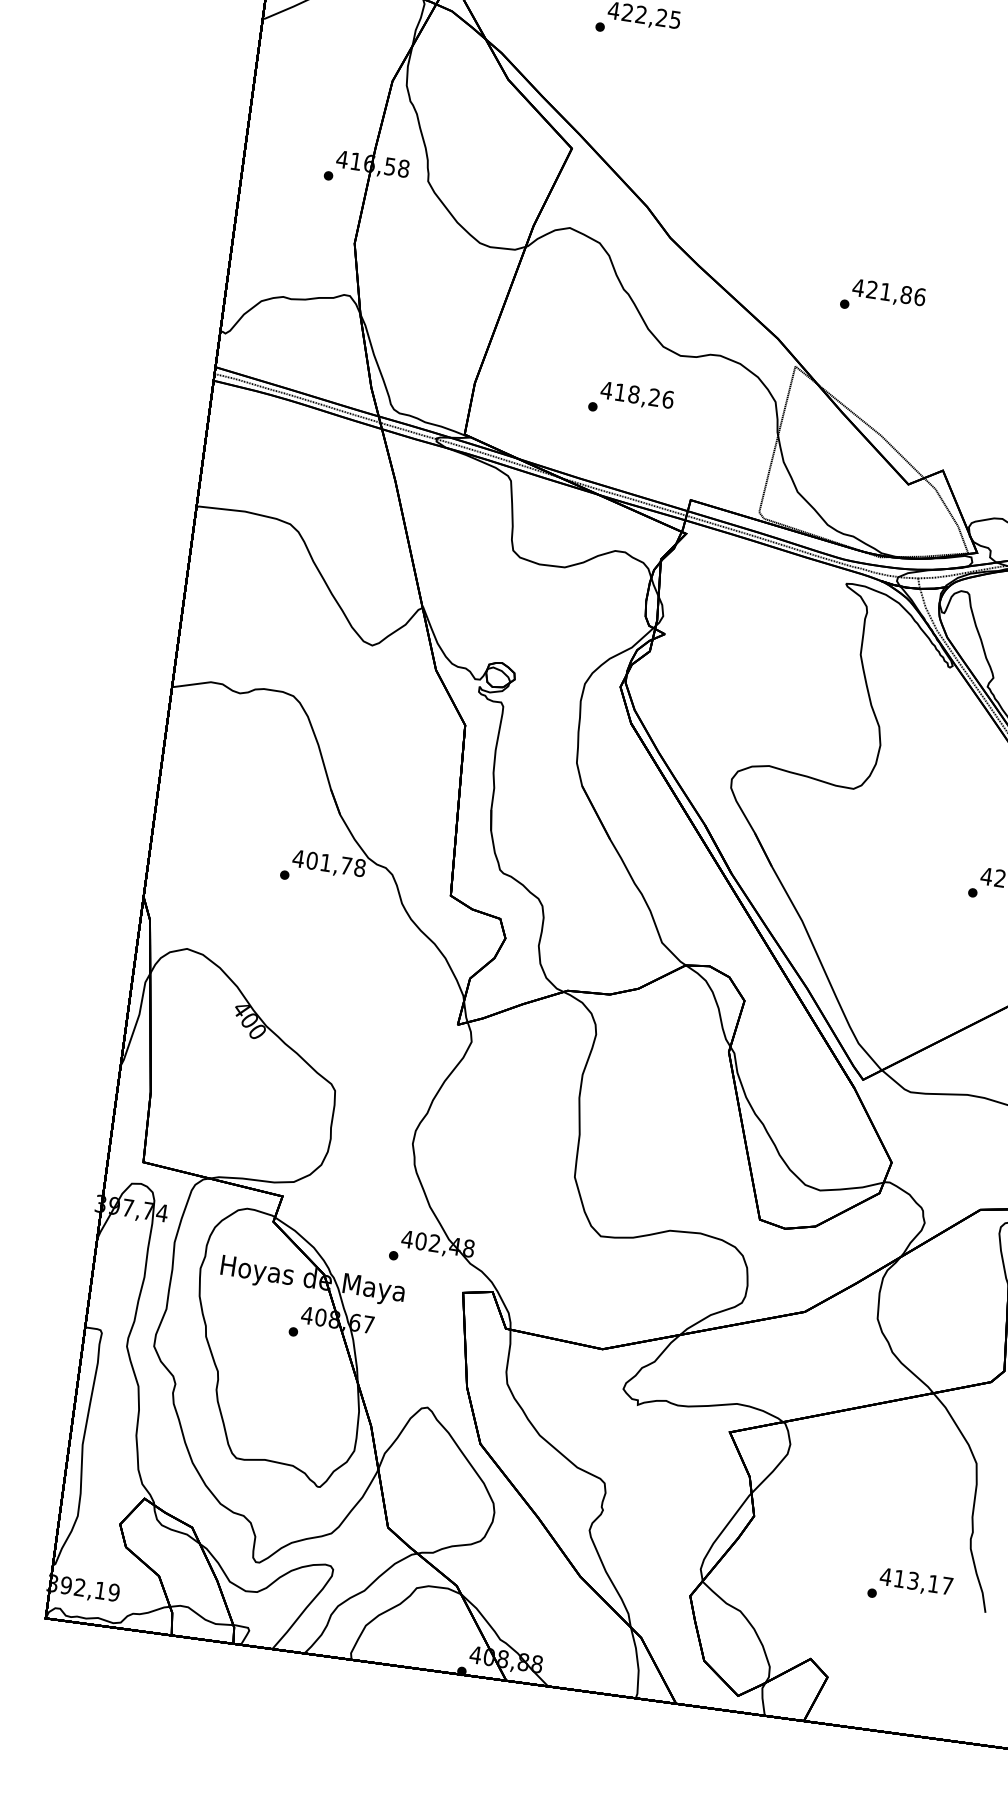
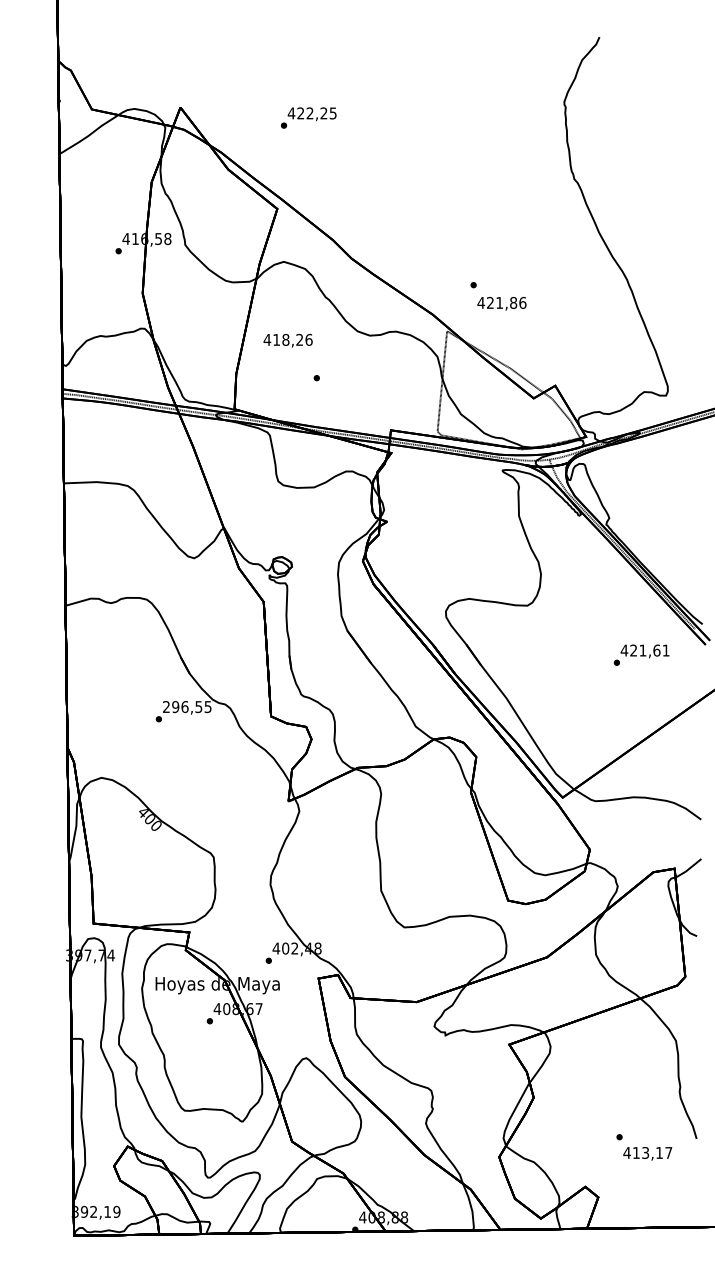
text: (888, 293) -> (501, 303), moved
text: (636, 395) -> (287, 340), moved
text: (328, 863) -> (186, 707), 401,78 -> 296,55
text: (915, 1582) -> (647, 1153), moved

